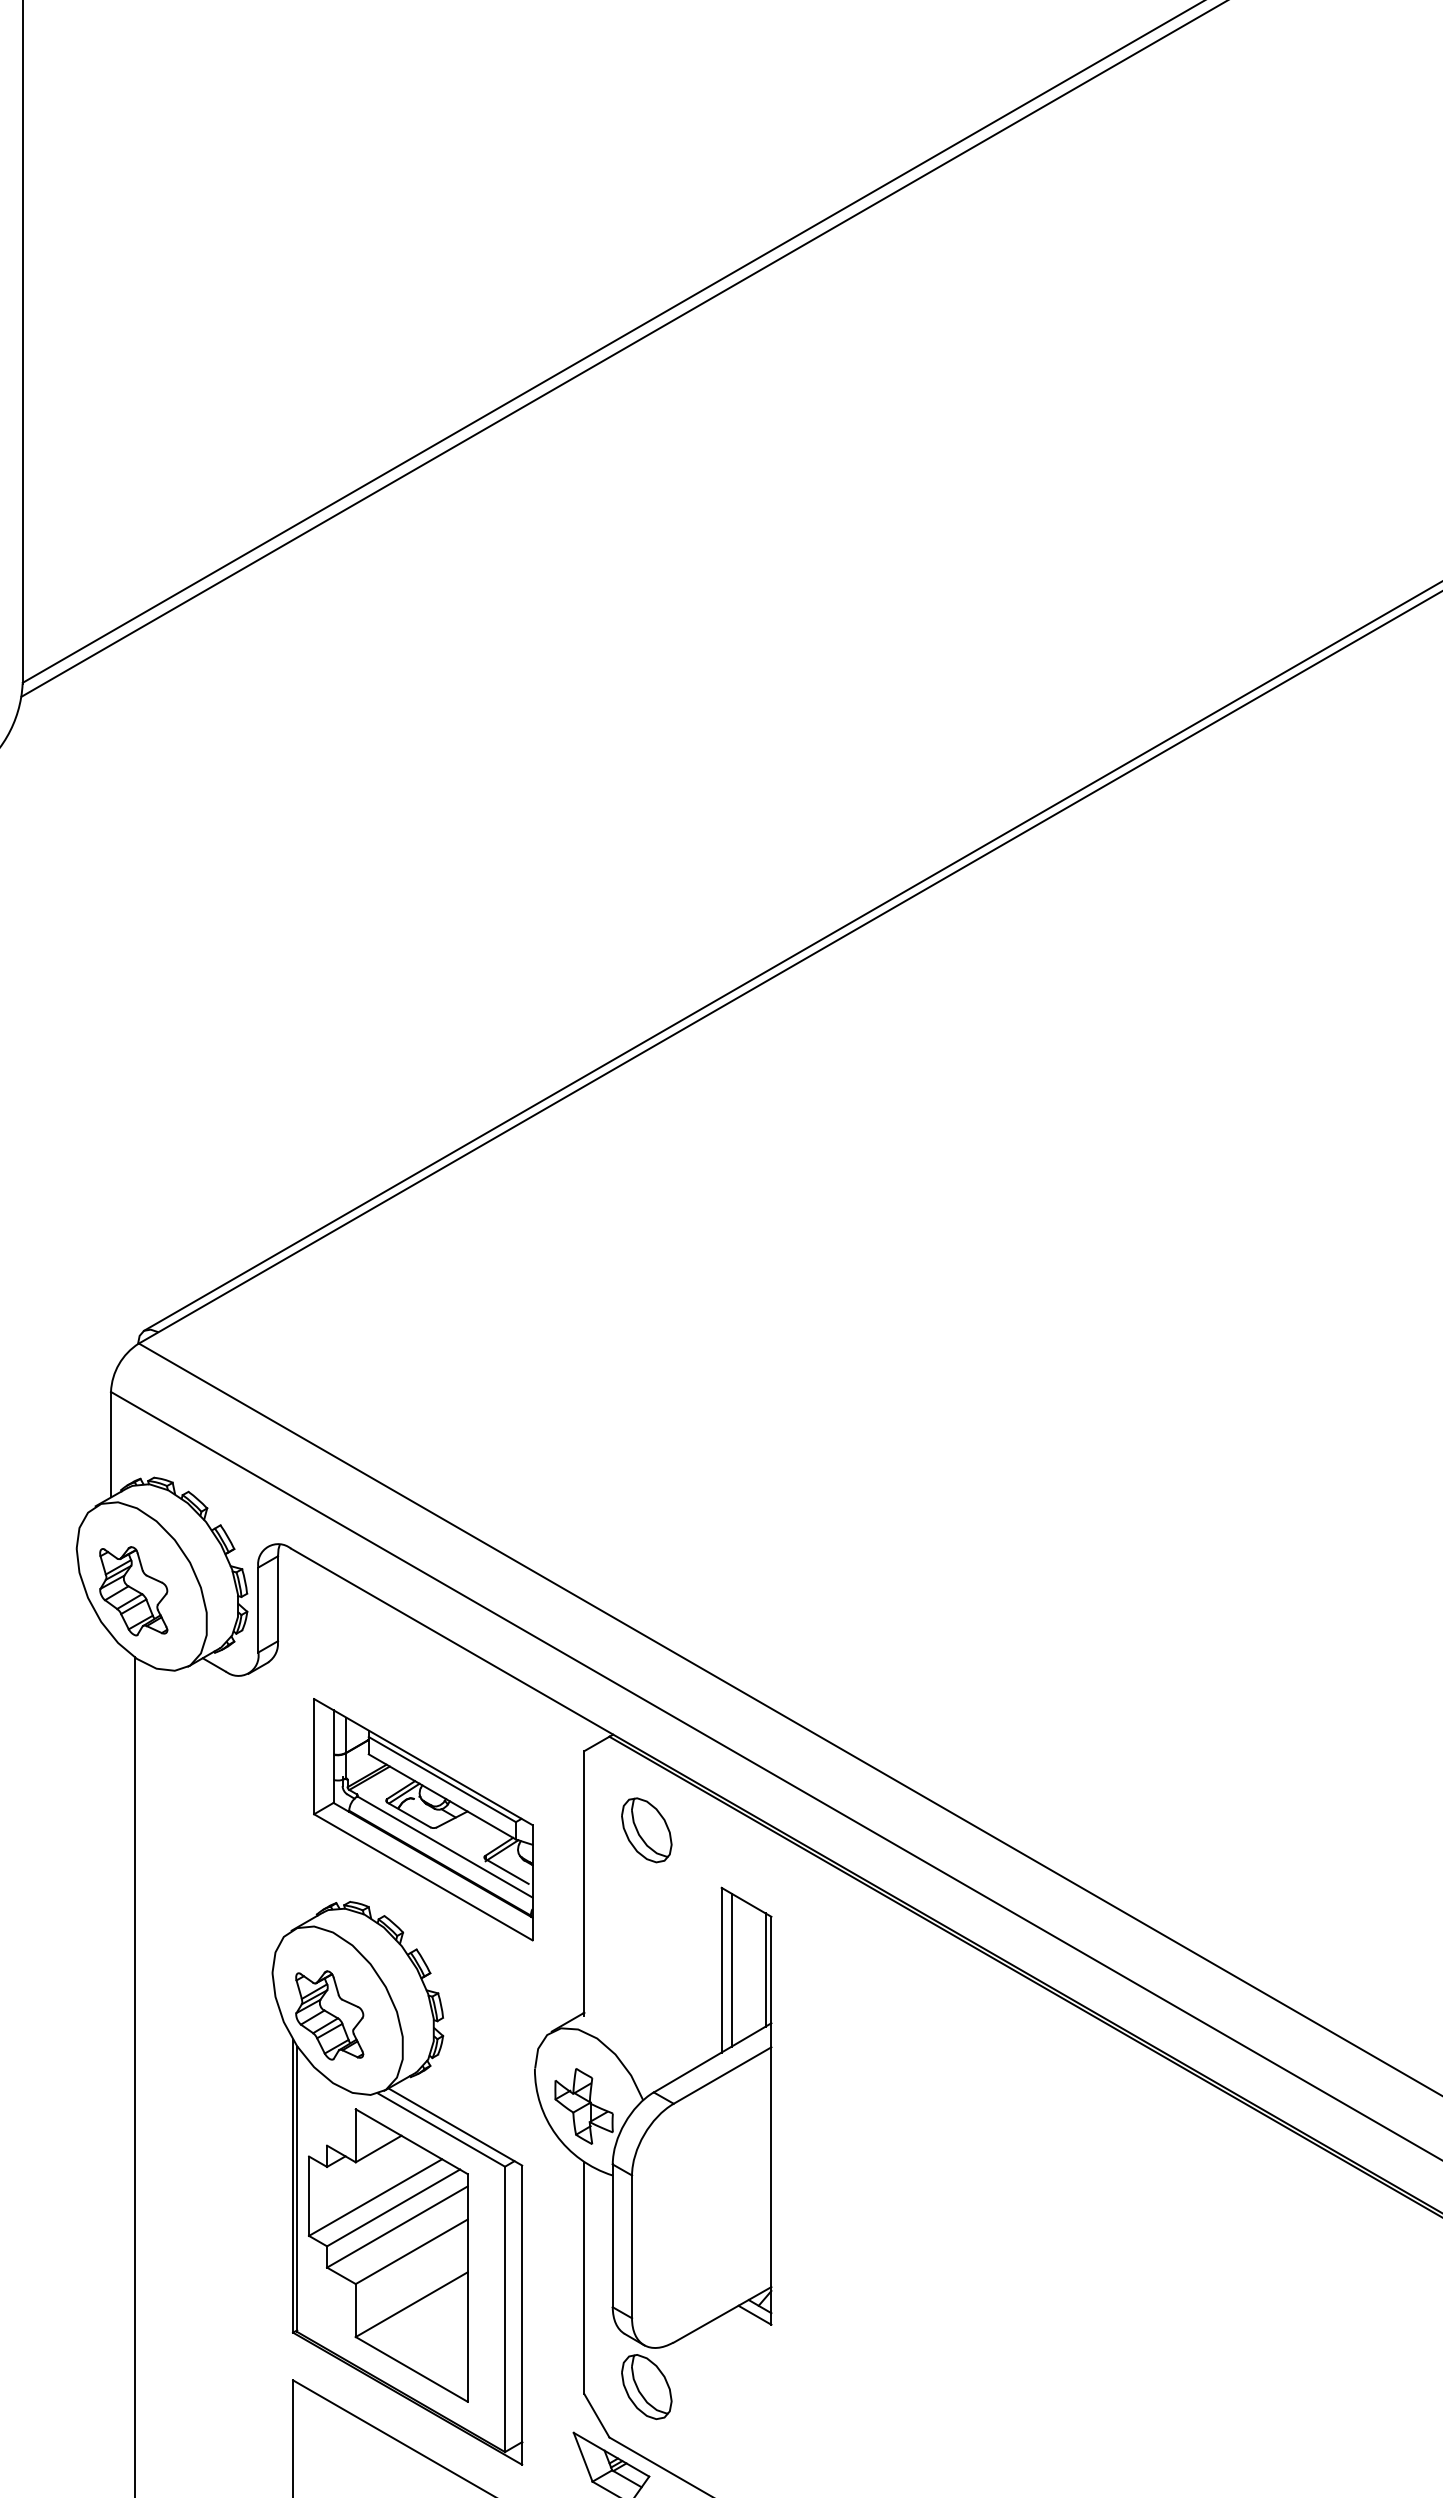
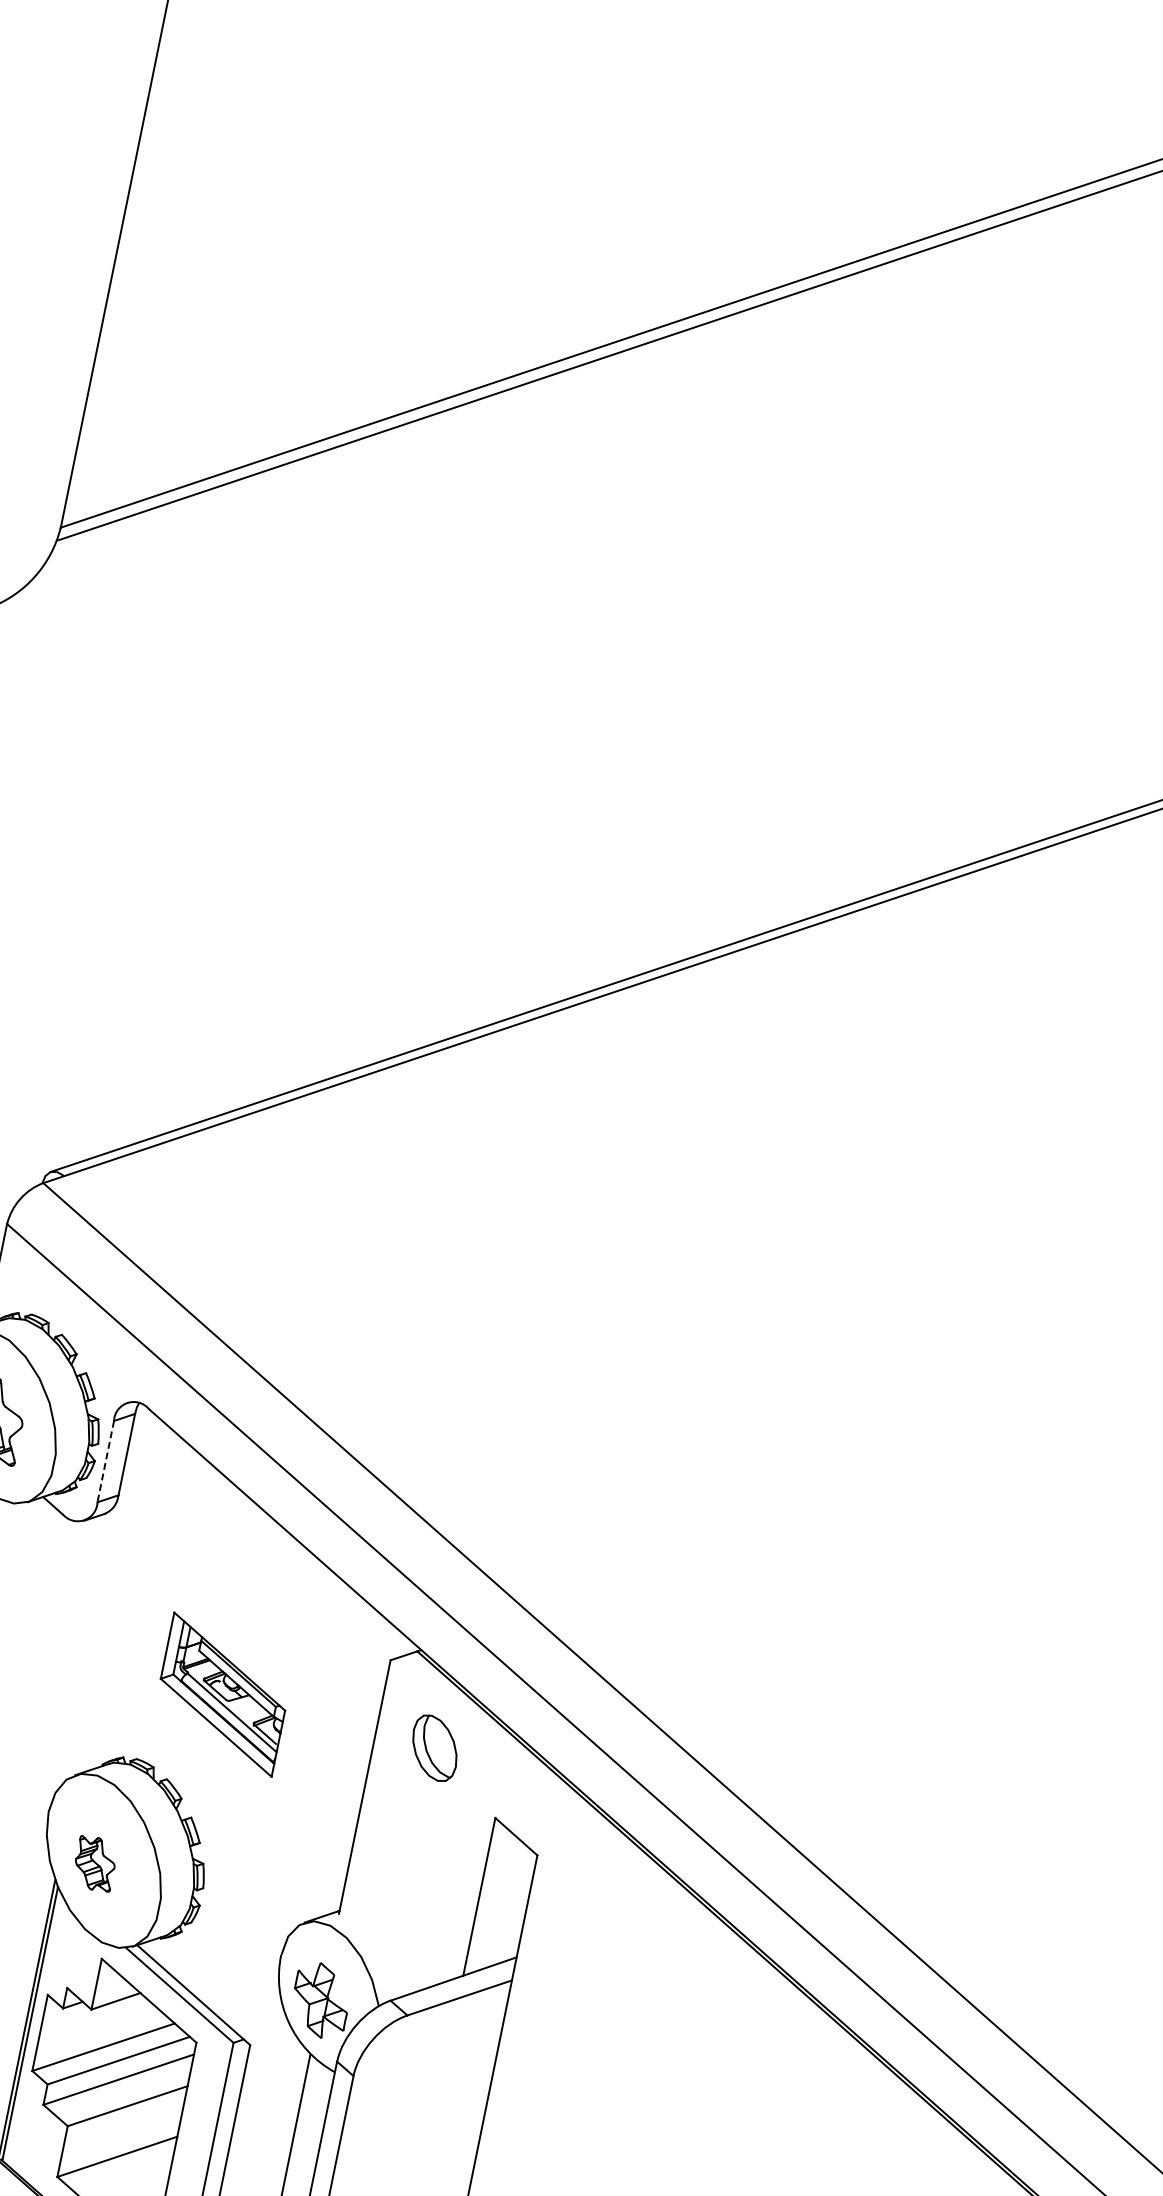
line: (258, 1610) -> (105, 1462), solid -> dashed
part: (423, 1819) -> (223, 1694), size x0.6
line: (731, 1969) -> (488, 1898), removed
line: (765, 1969) -> (521, 1904), removed
part: (329, 2015) -> (94, 1863), size x0.6

